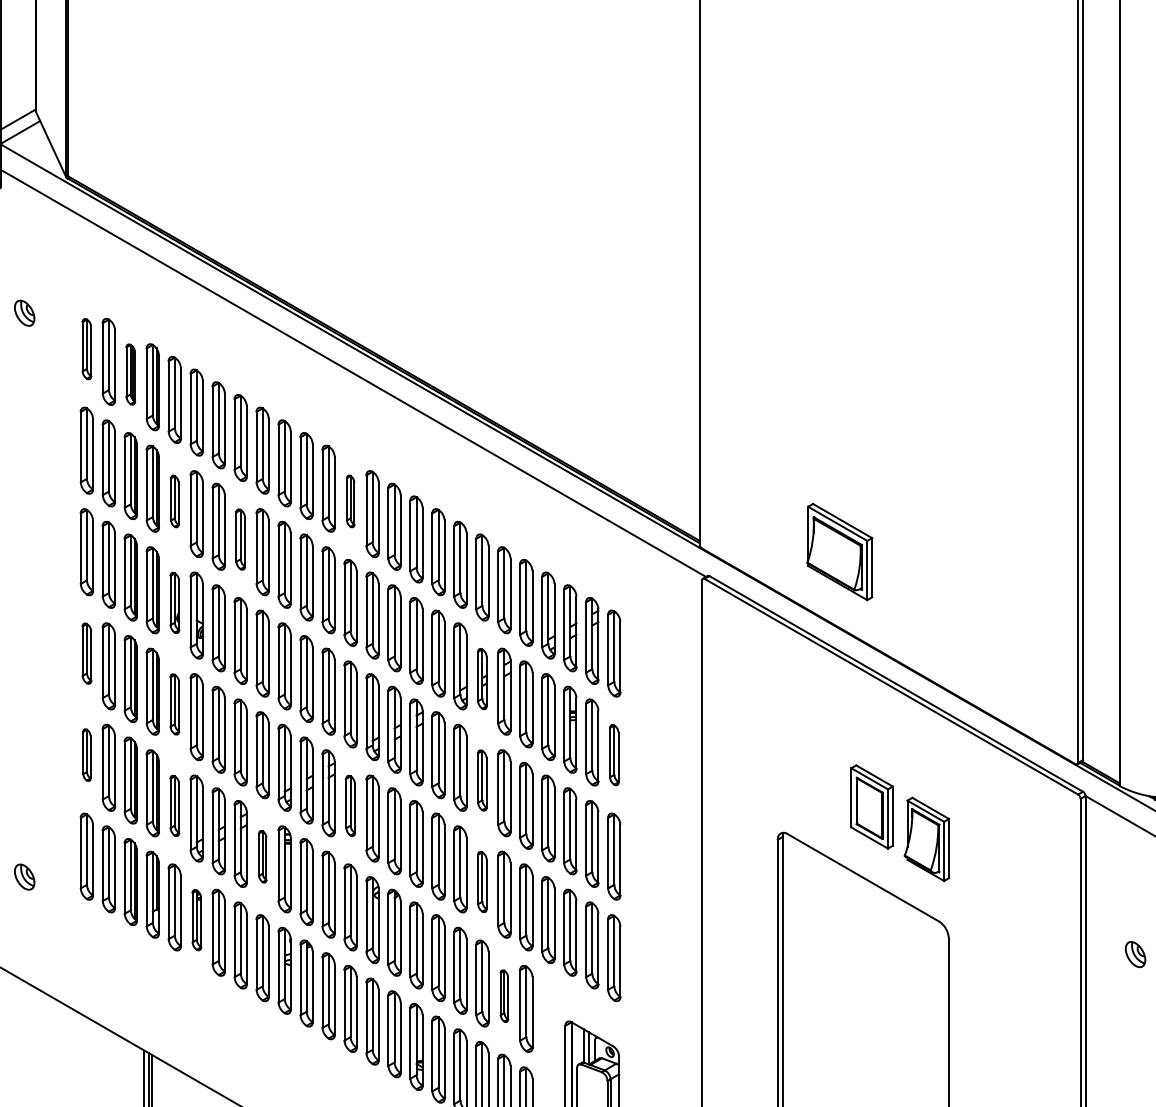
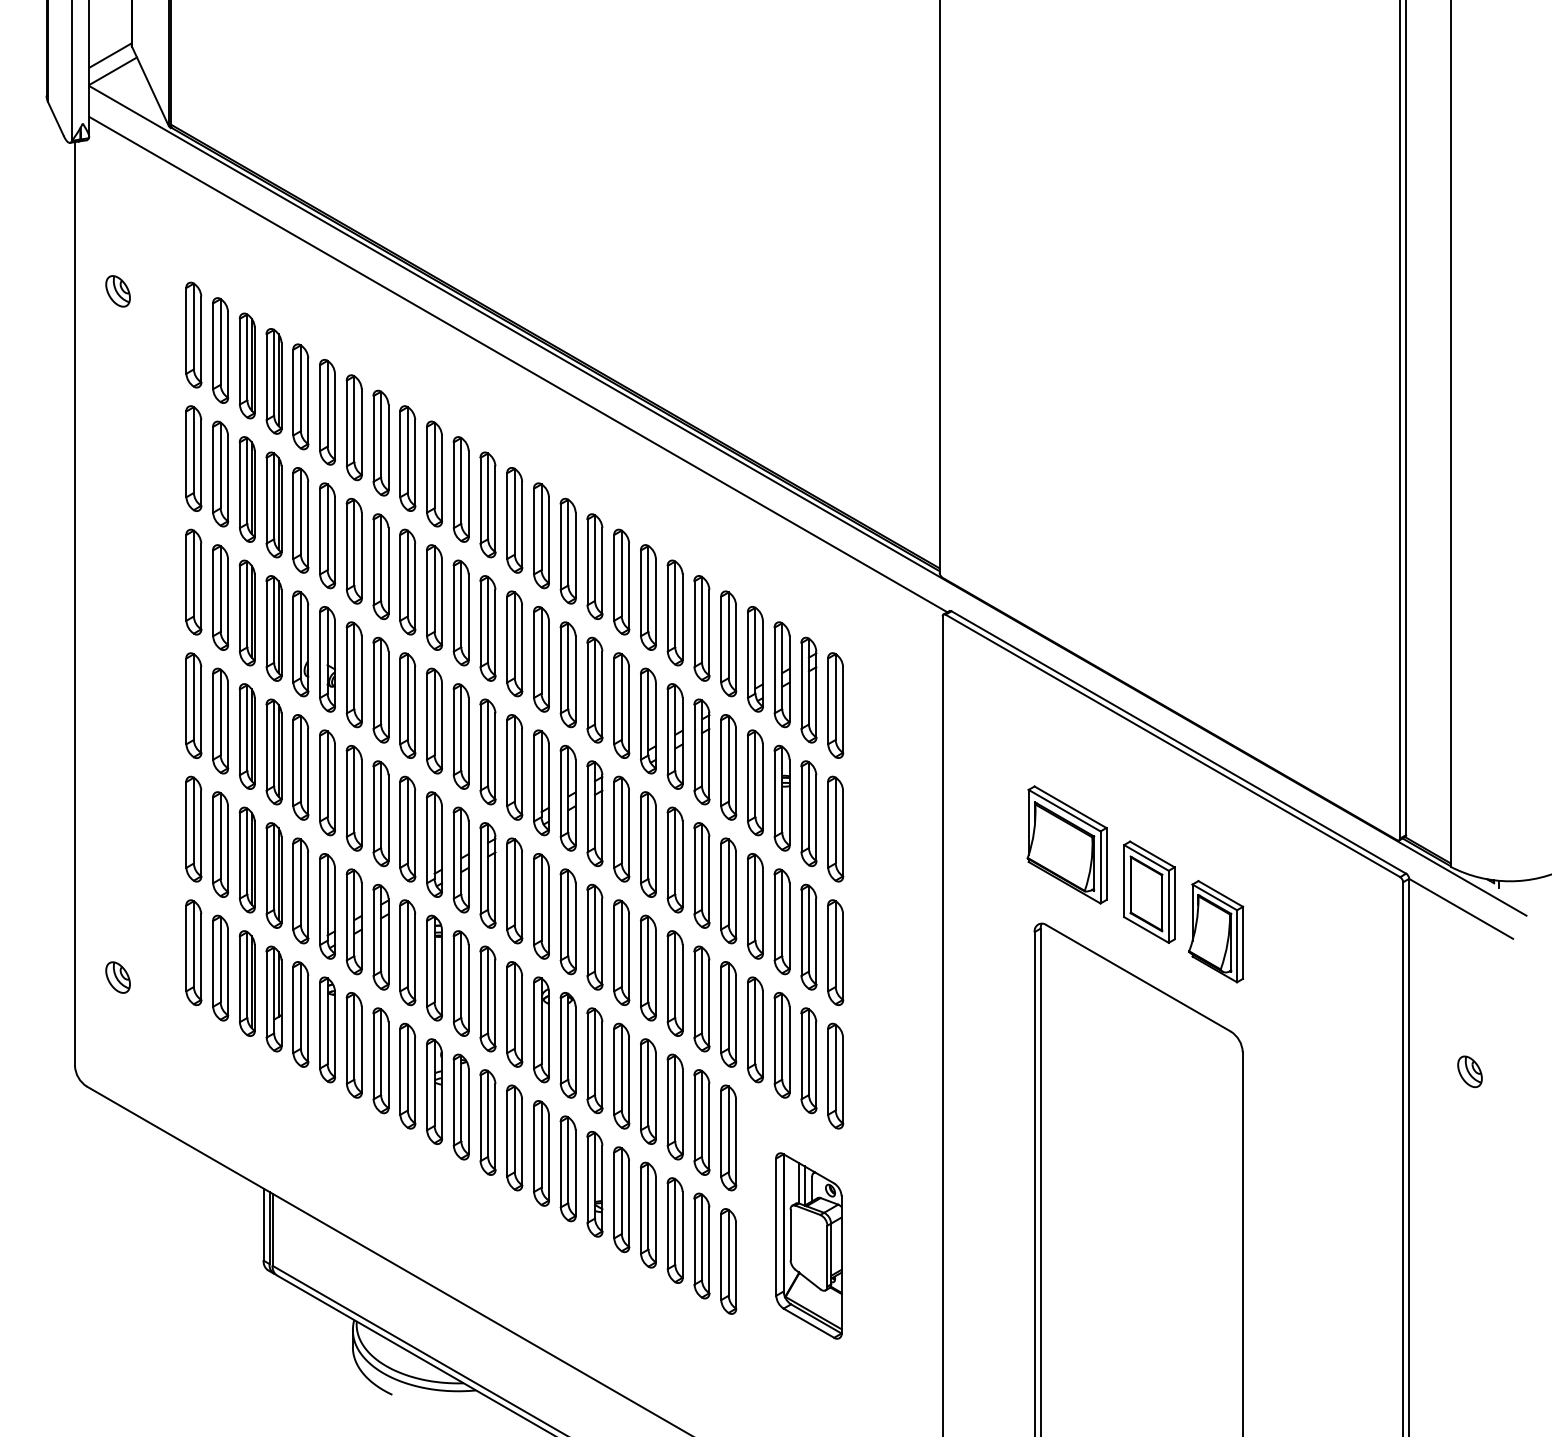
part: (86, 348) -> (193, 334), size x1.43
part: (130, 374) -> (246, 365), size x1.43
part: (174, 501) -> (300, 520), size x1.67
part: (350, 501) -> (514, 520), size x1.67
part: (240, 539) -> (380, 566), size x1.43
part: (839, 551) -> (1066, 844), moved
part: (174, 602) -> (300, 643), size x1.43
part: (86, 653) -> (193, 705), size x1.43
part: (481, 679) -> (674, 736), size x1.43
part: (174, 704) -> (300, 767), size x1.43
part: (86, 754) -> (193, 828), size x1.67
part: (614, 754) -> (835, 828), size x1.43
part: (481, 780) -> (674, 859), size x1.43
part: (174, 805) -> (300, 890), size x1.43
part: (350, 805) -> (514, 890), size x1.43
part: (262, 856) -> (407, 952), size x1.67
part: (481, 881) -> (674, 983), size x1.43
part: (196, 919) -> (327, 1029), size x1.43
part: (504, 996) -> (701, 1122), size x1.67

